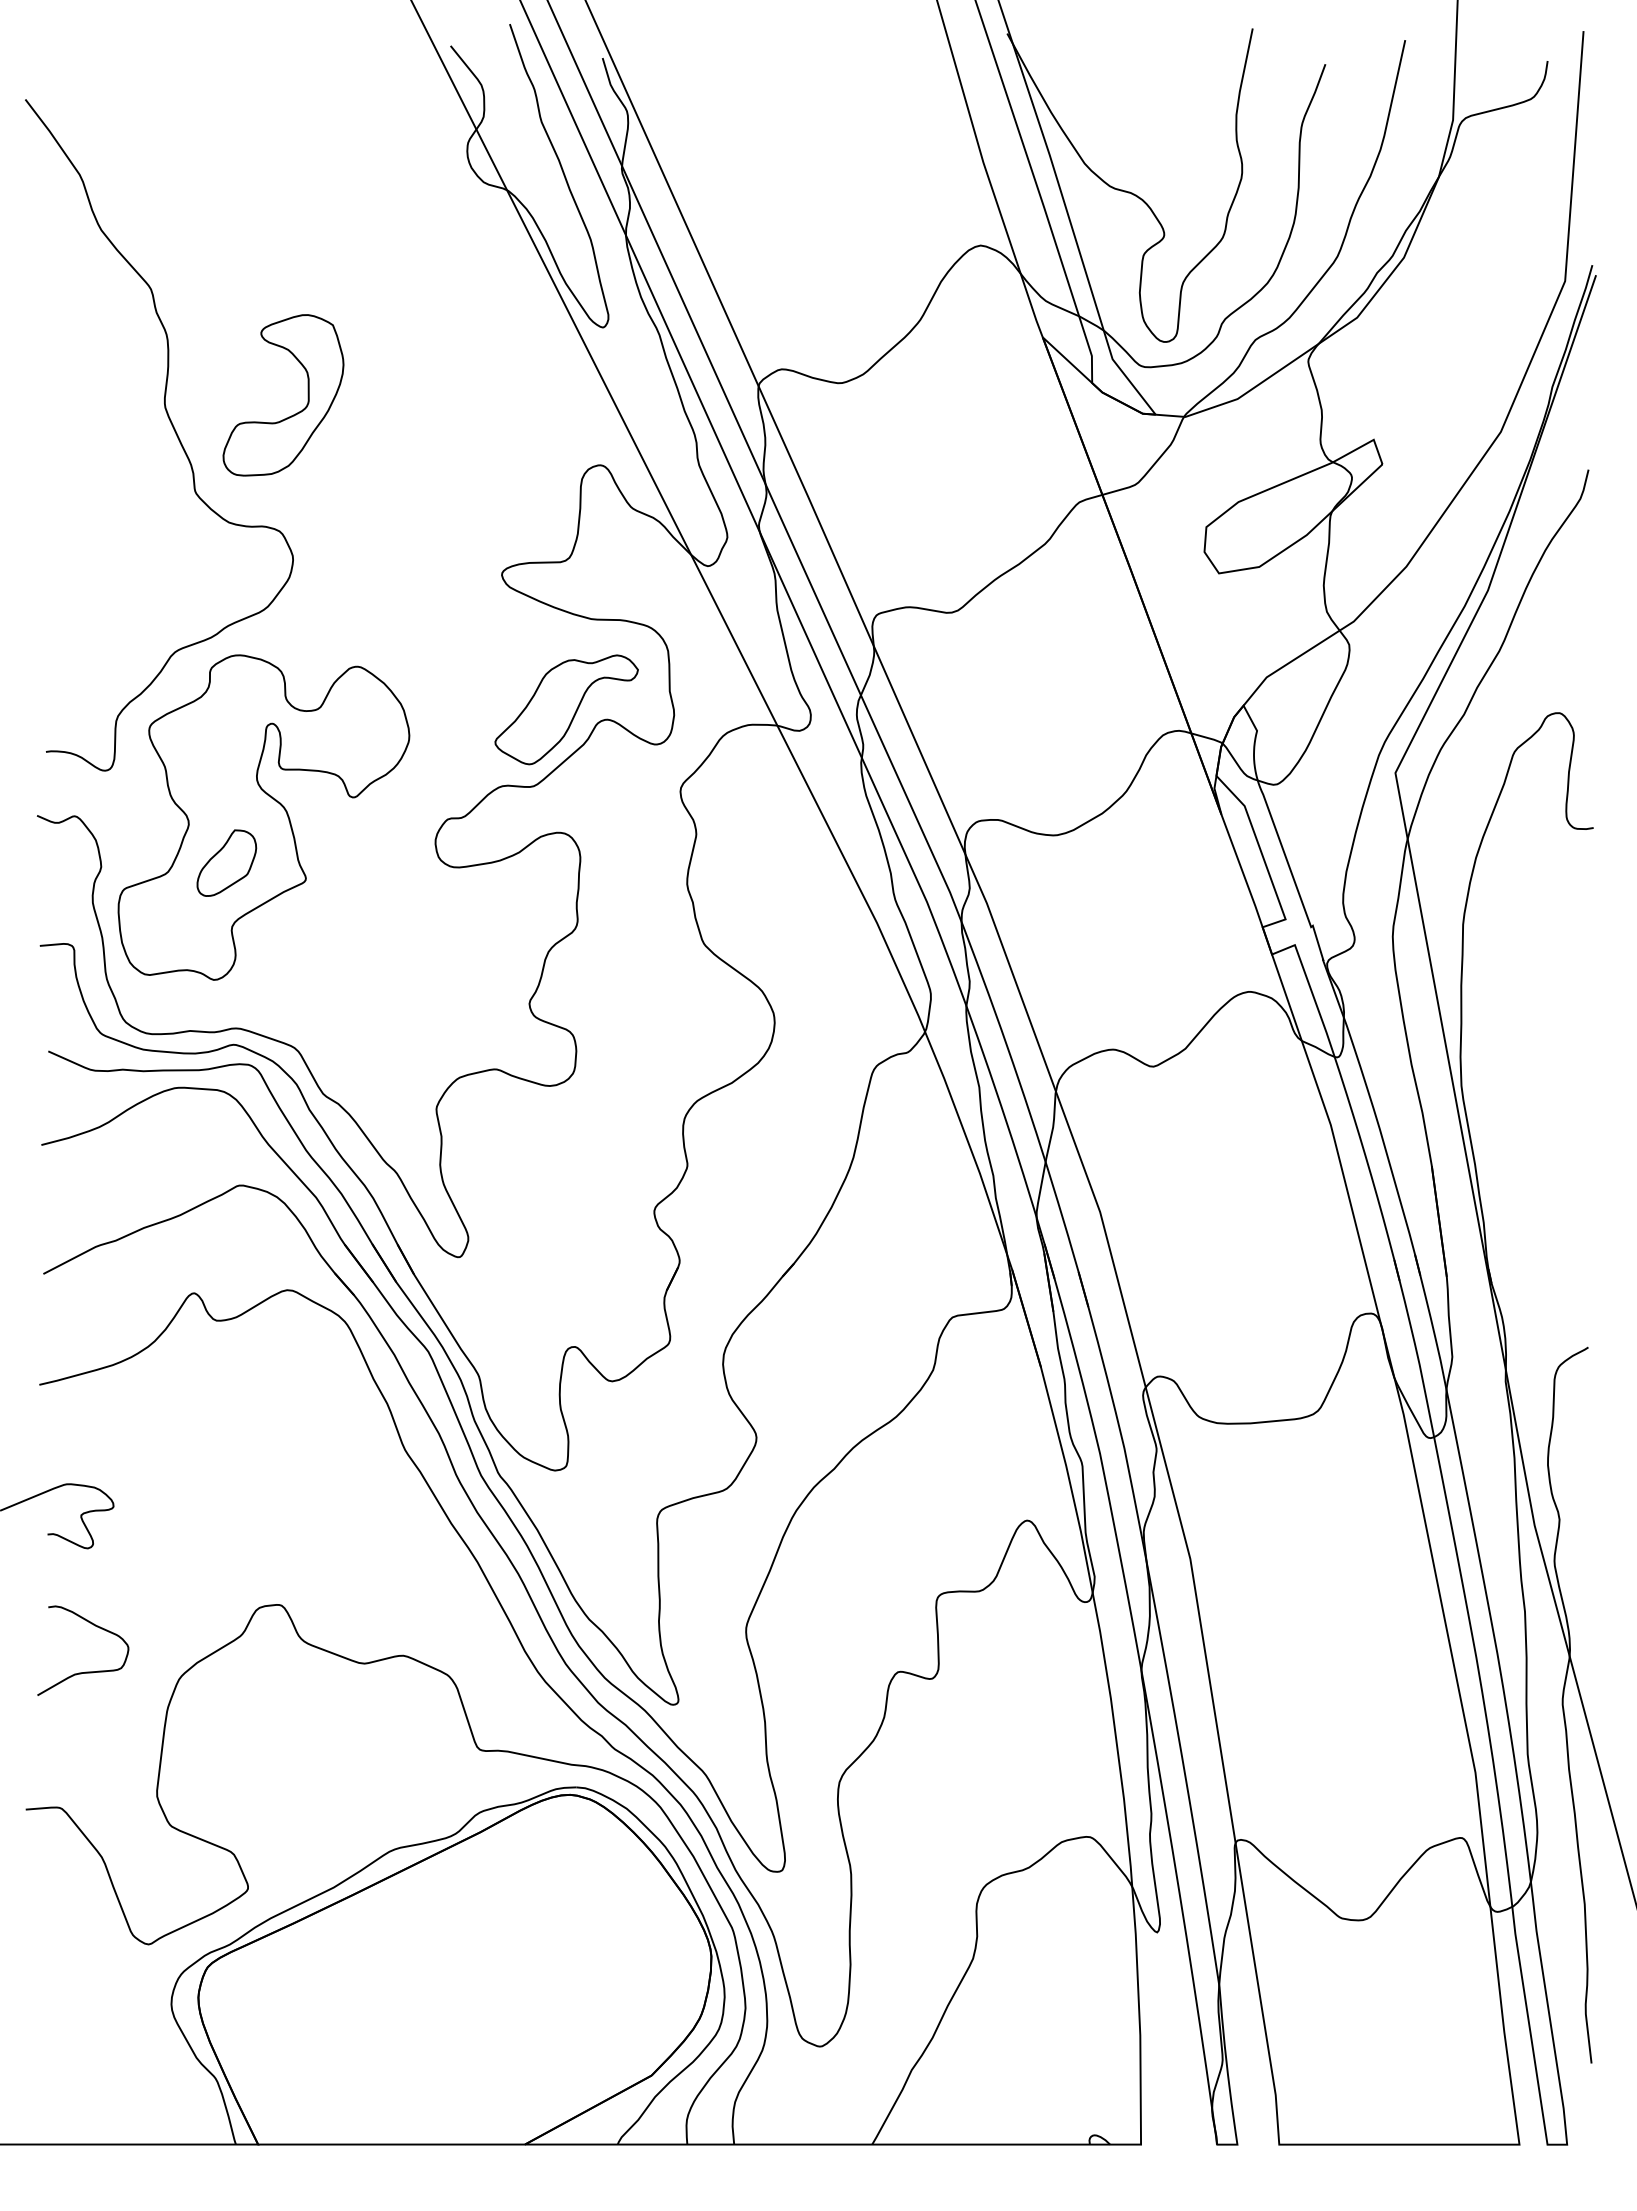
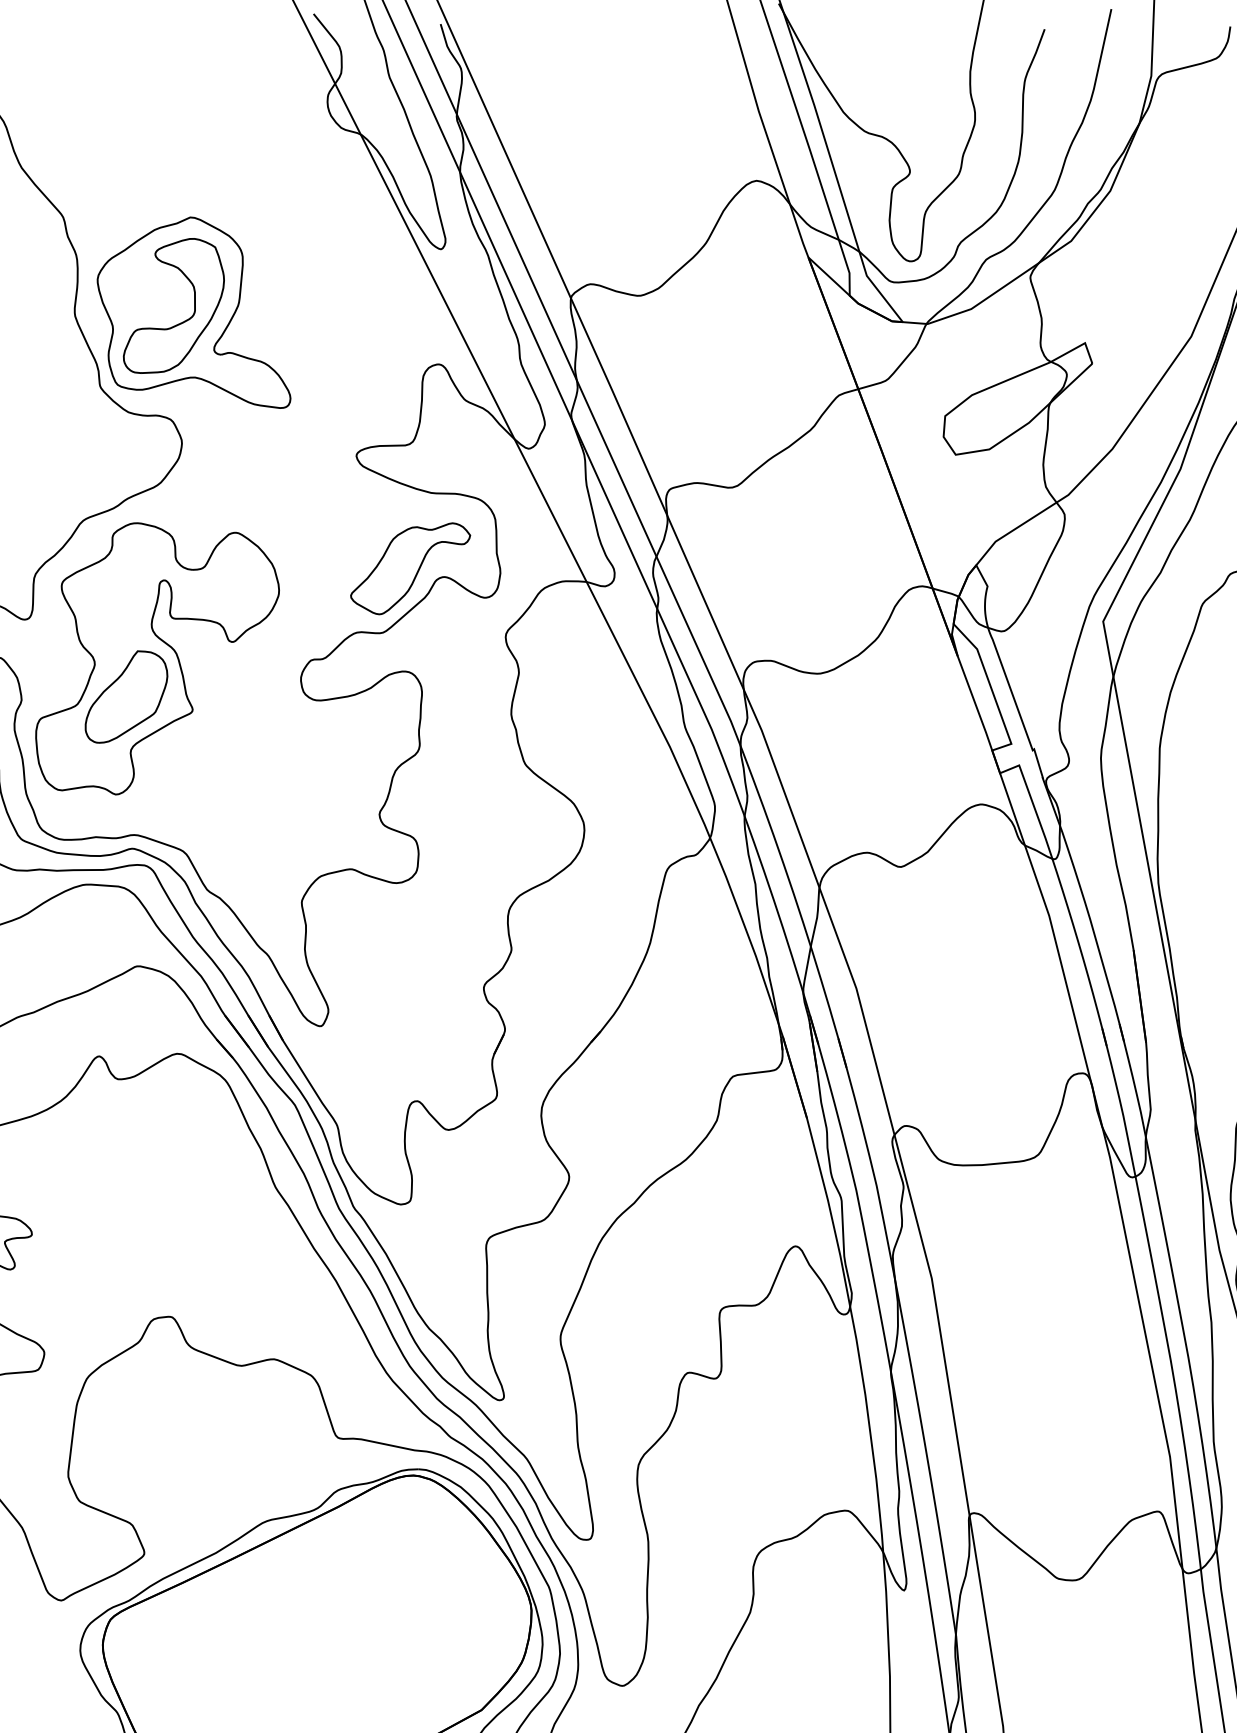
part: (307, 403) -> (193, 312), added
part: (226, 862) -> (126, 696), size x1.67

